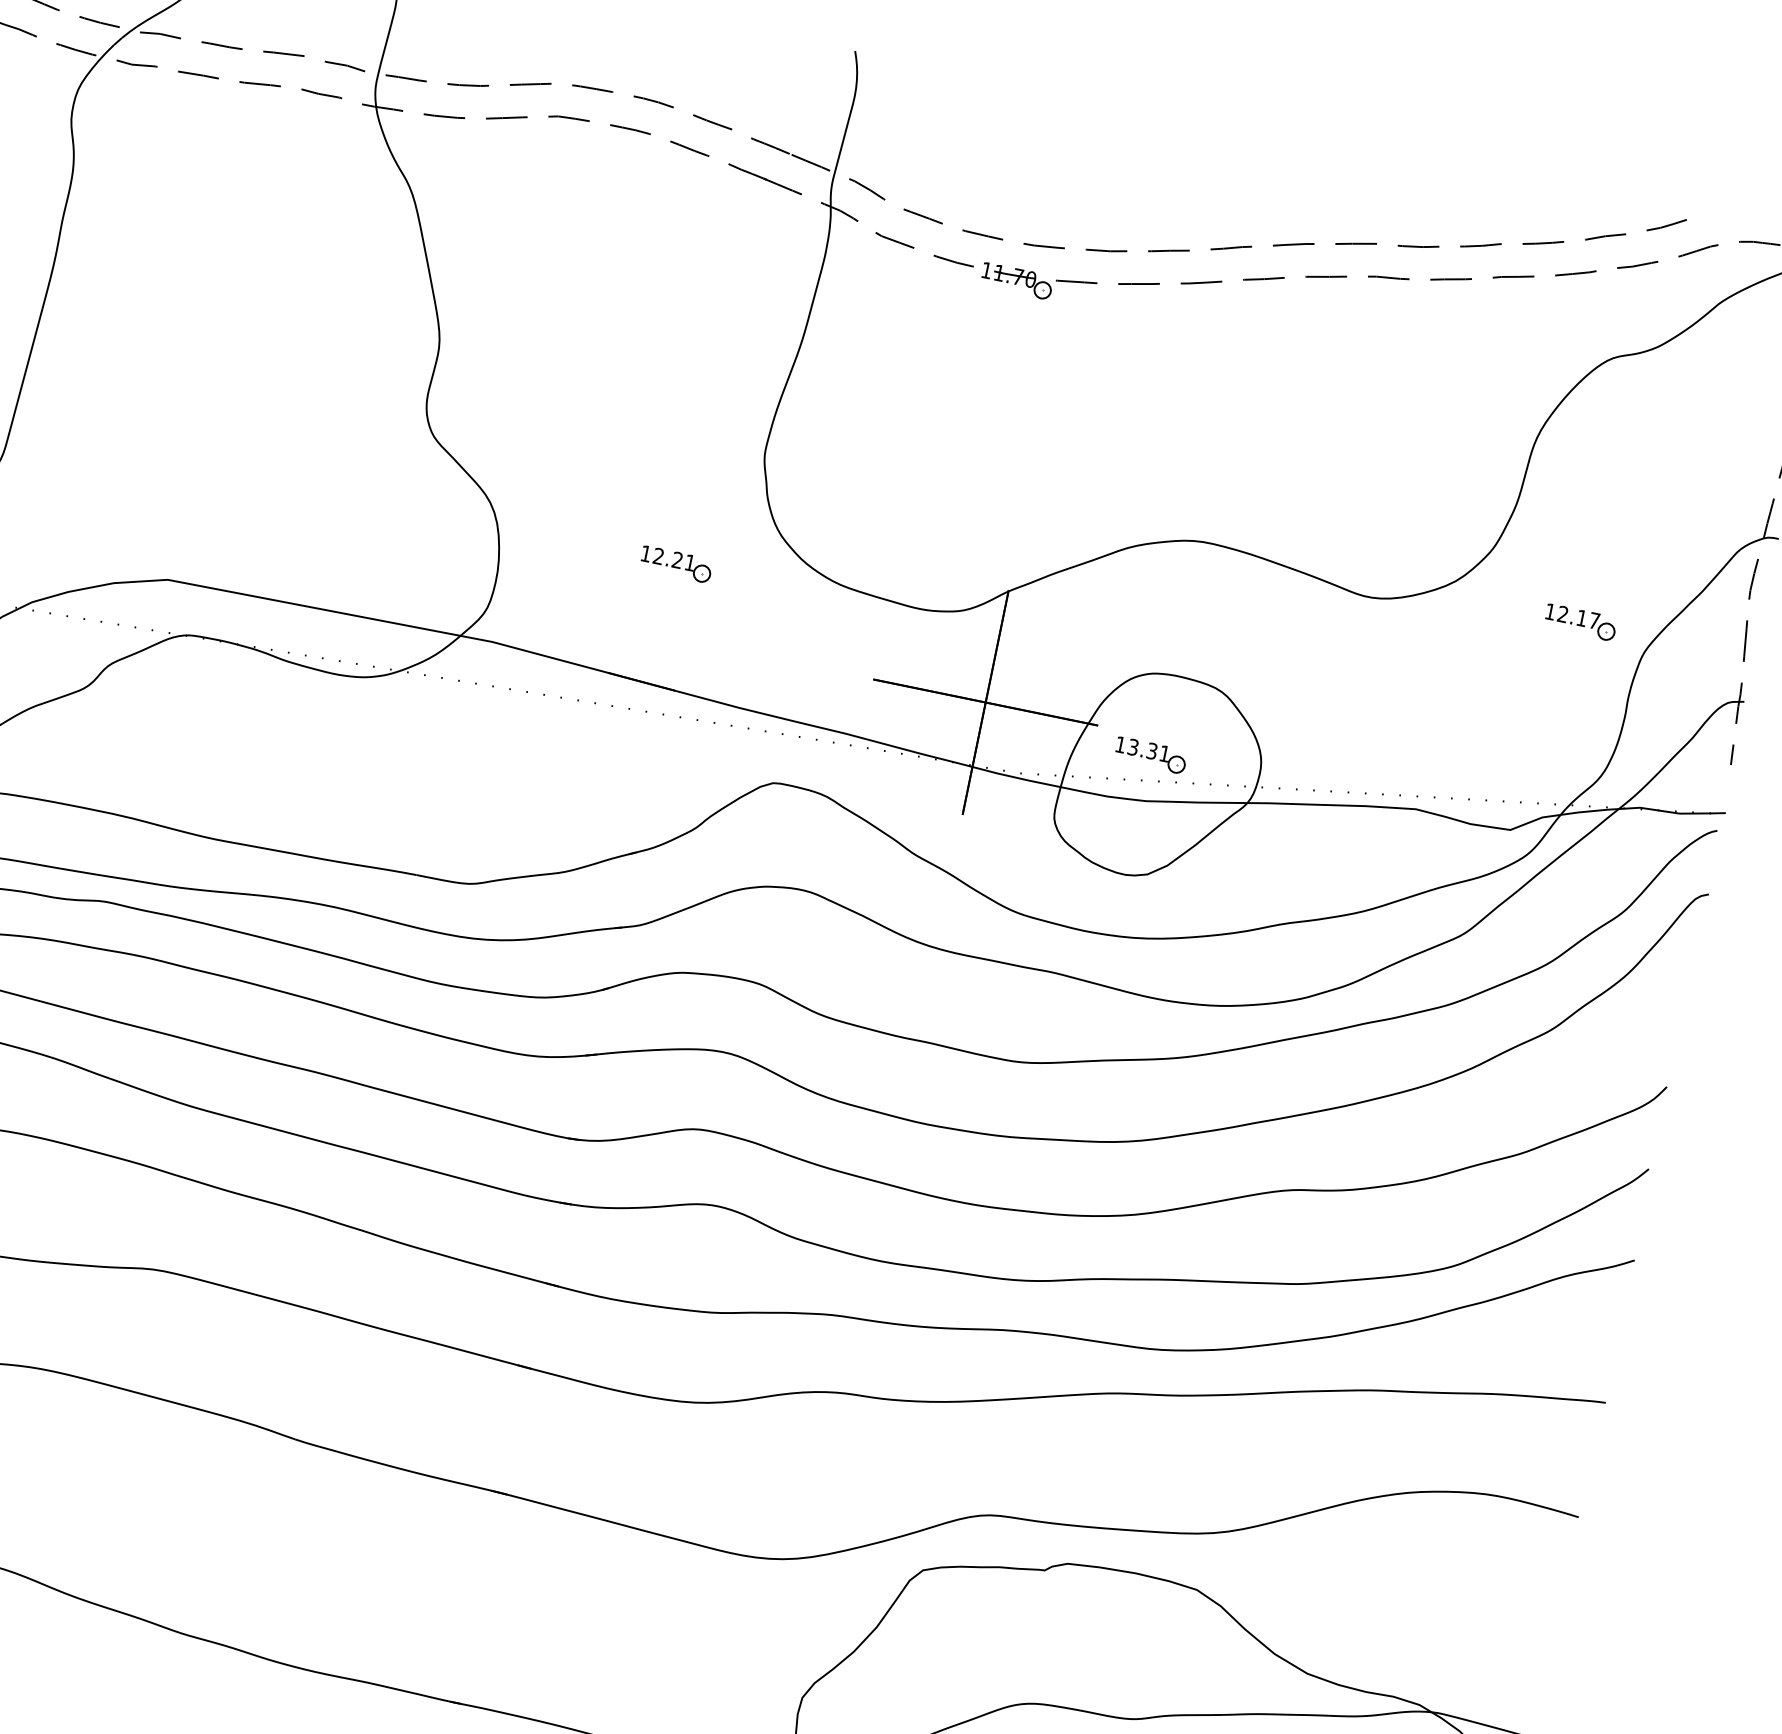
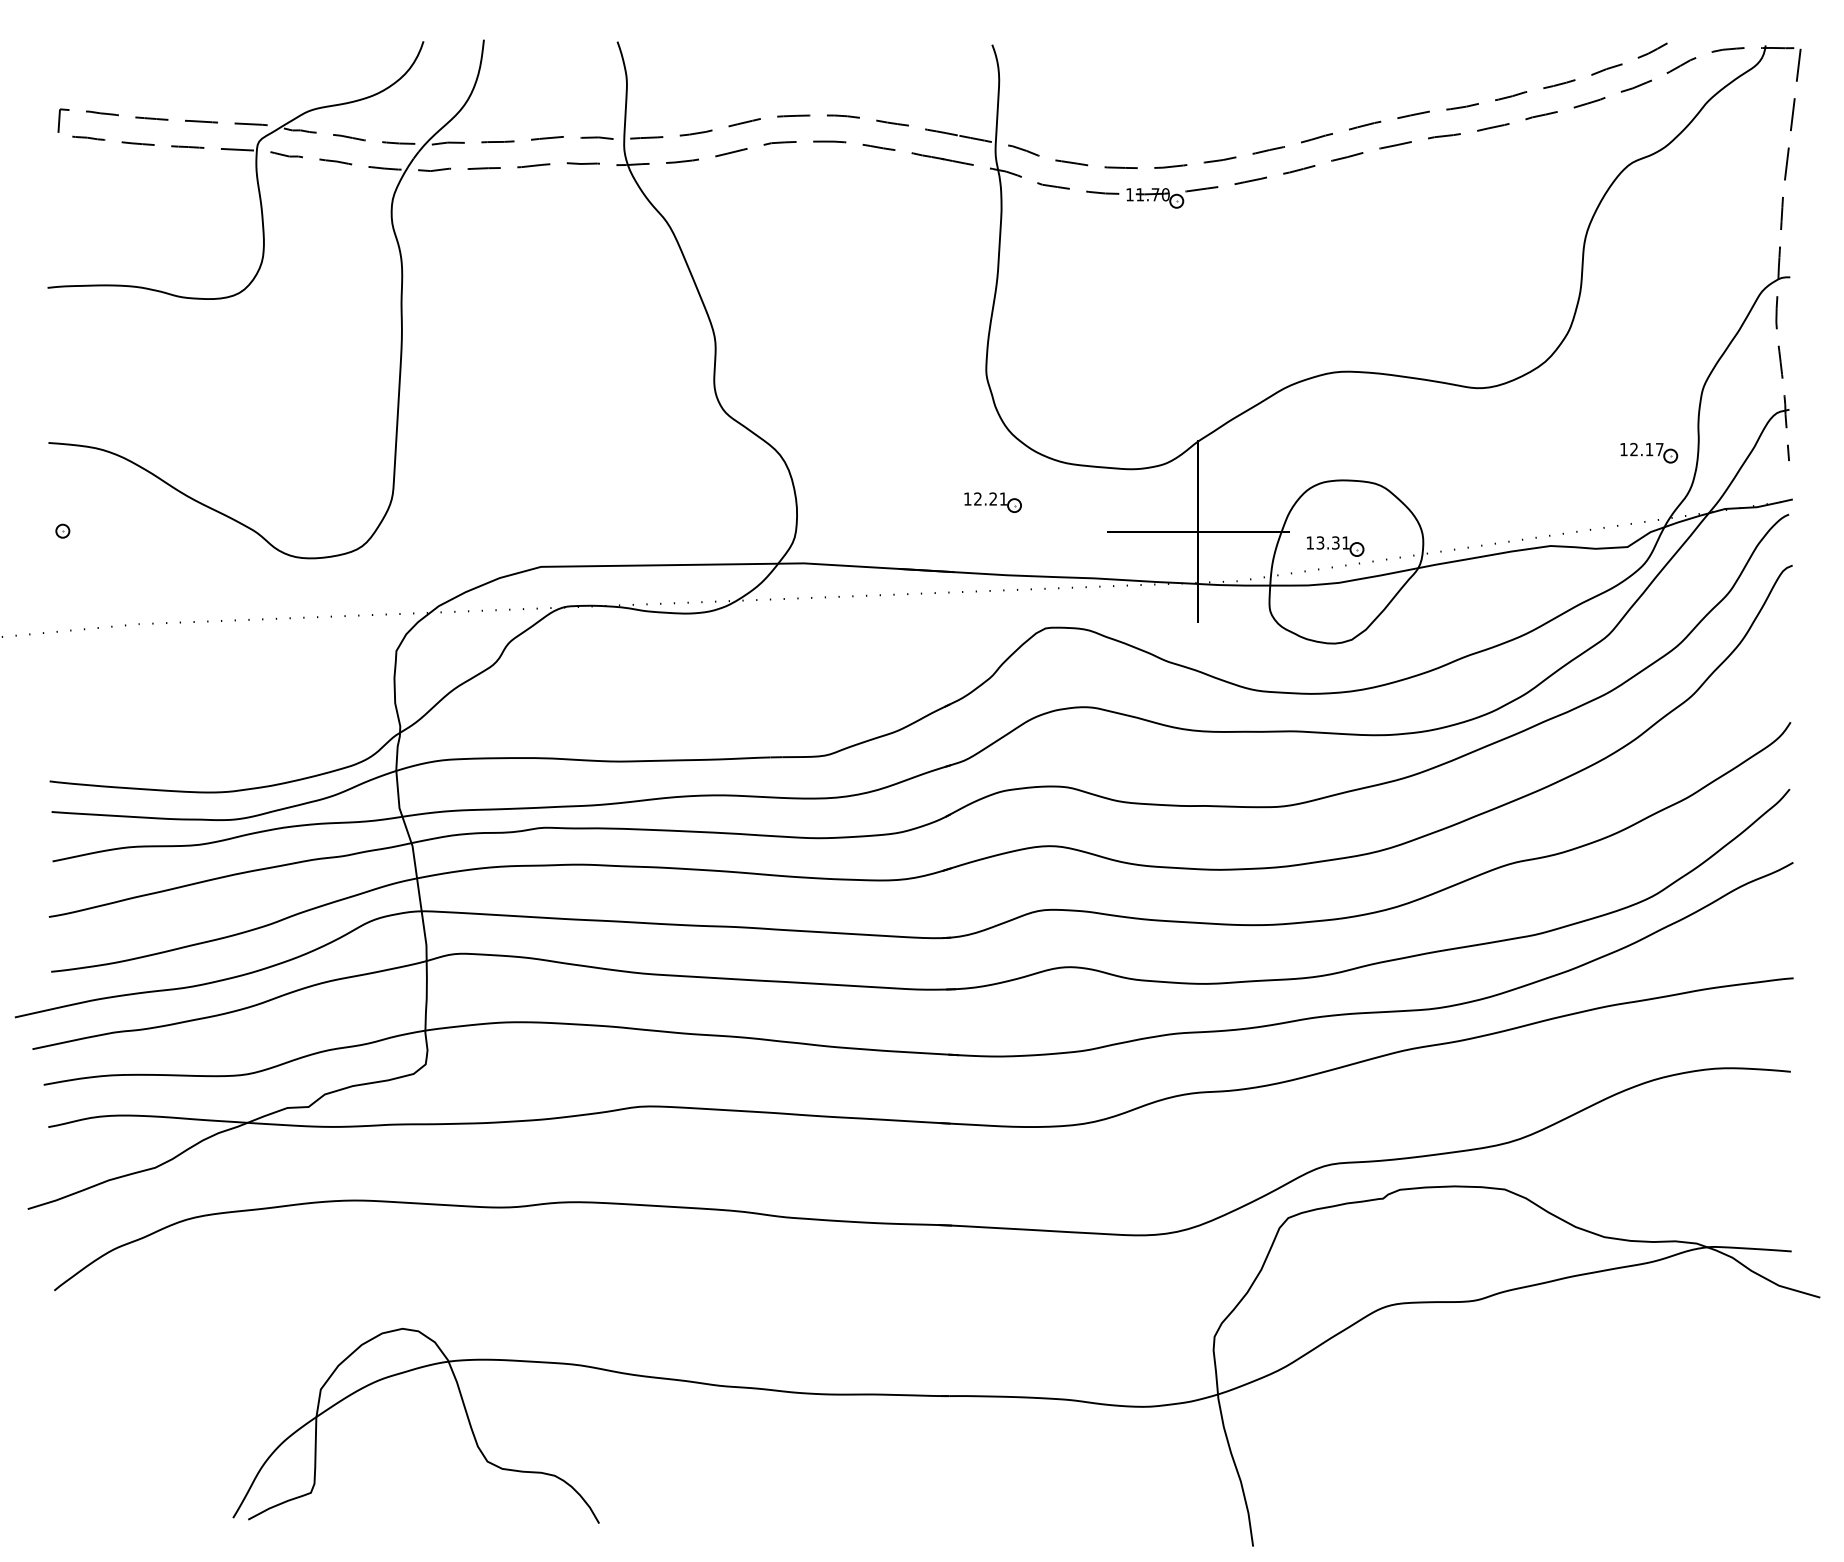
part: (675, 564) -> (992, 502), moved
part: (1580, 623) -> (1649, 453), moved

